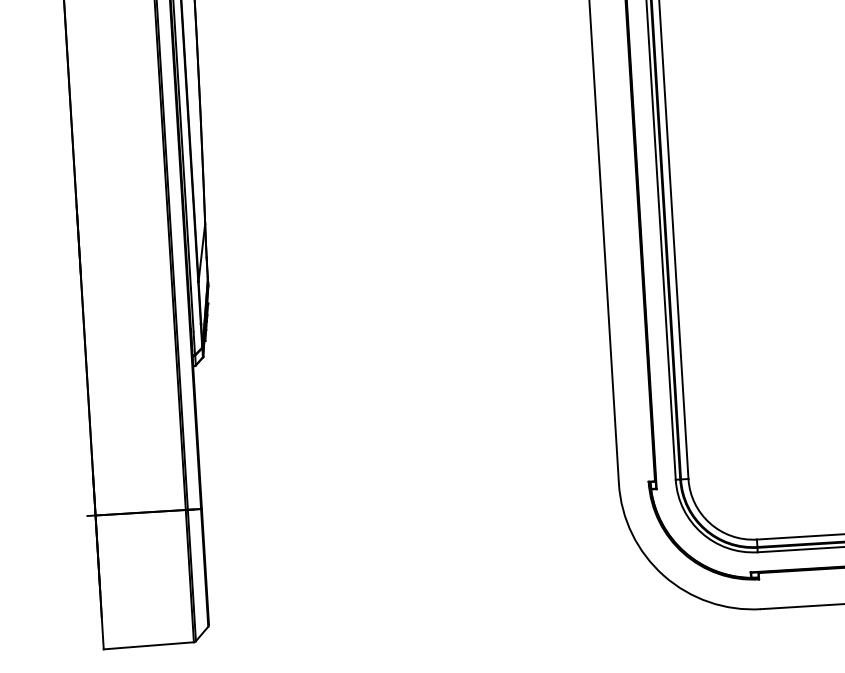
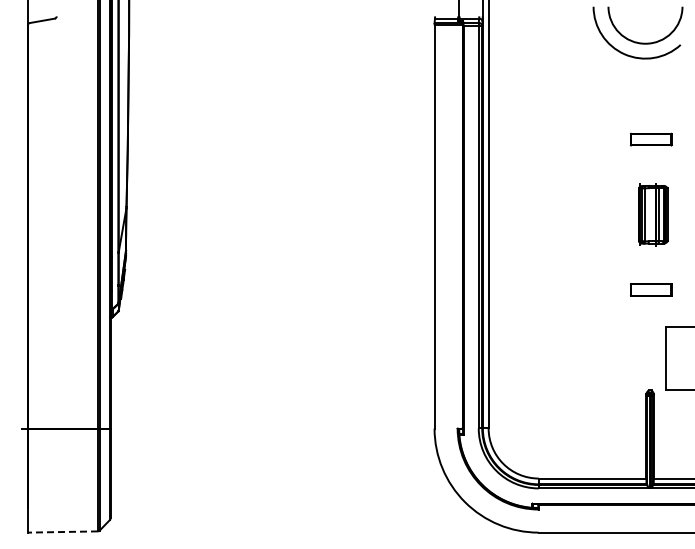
line: (148, 646) -> (62, 532), solid -> dashed

